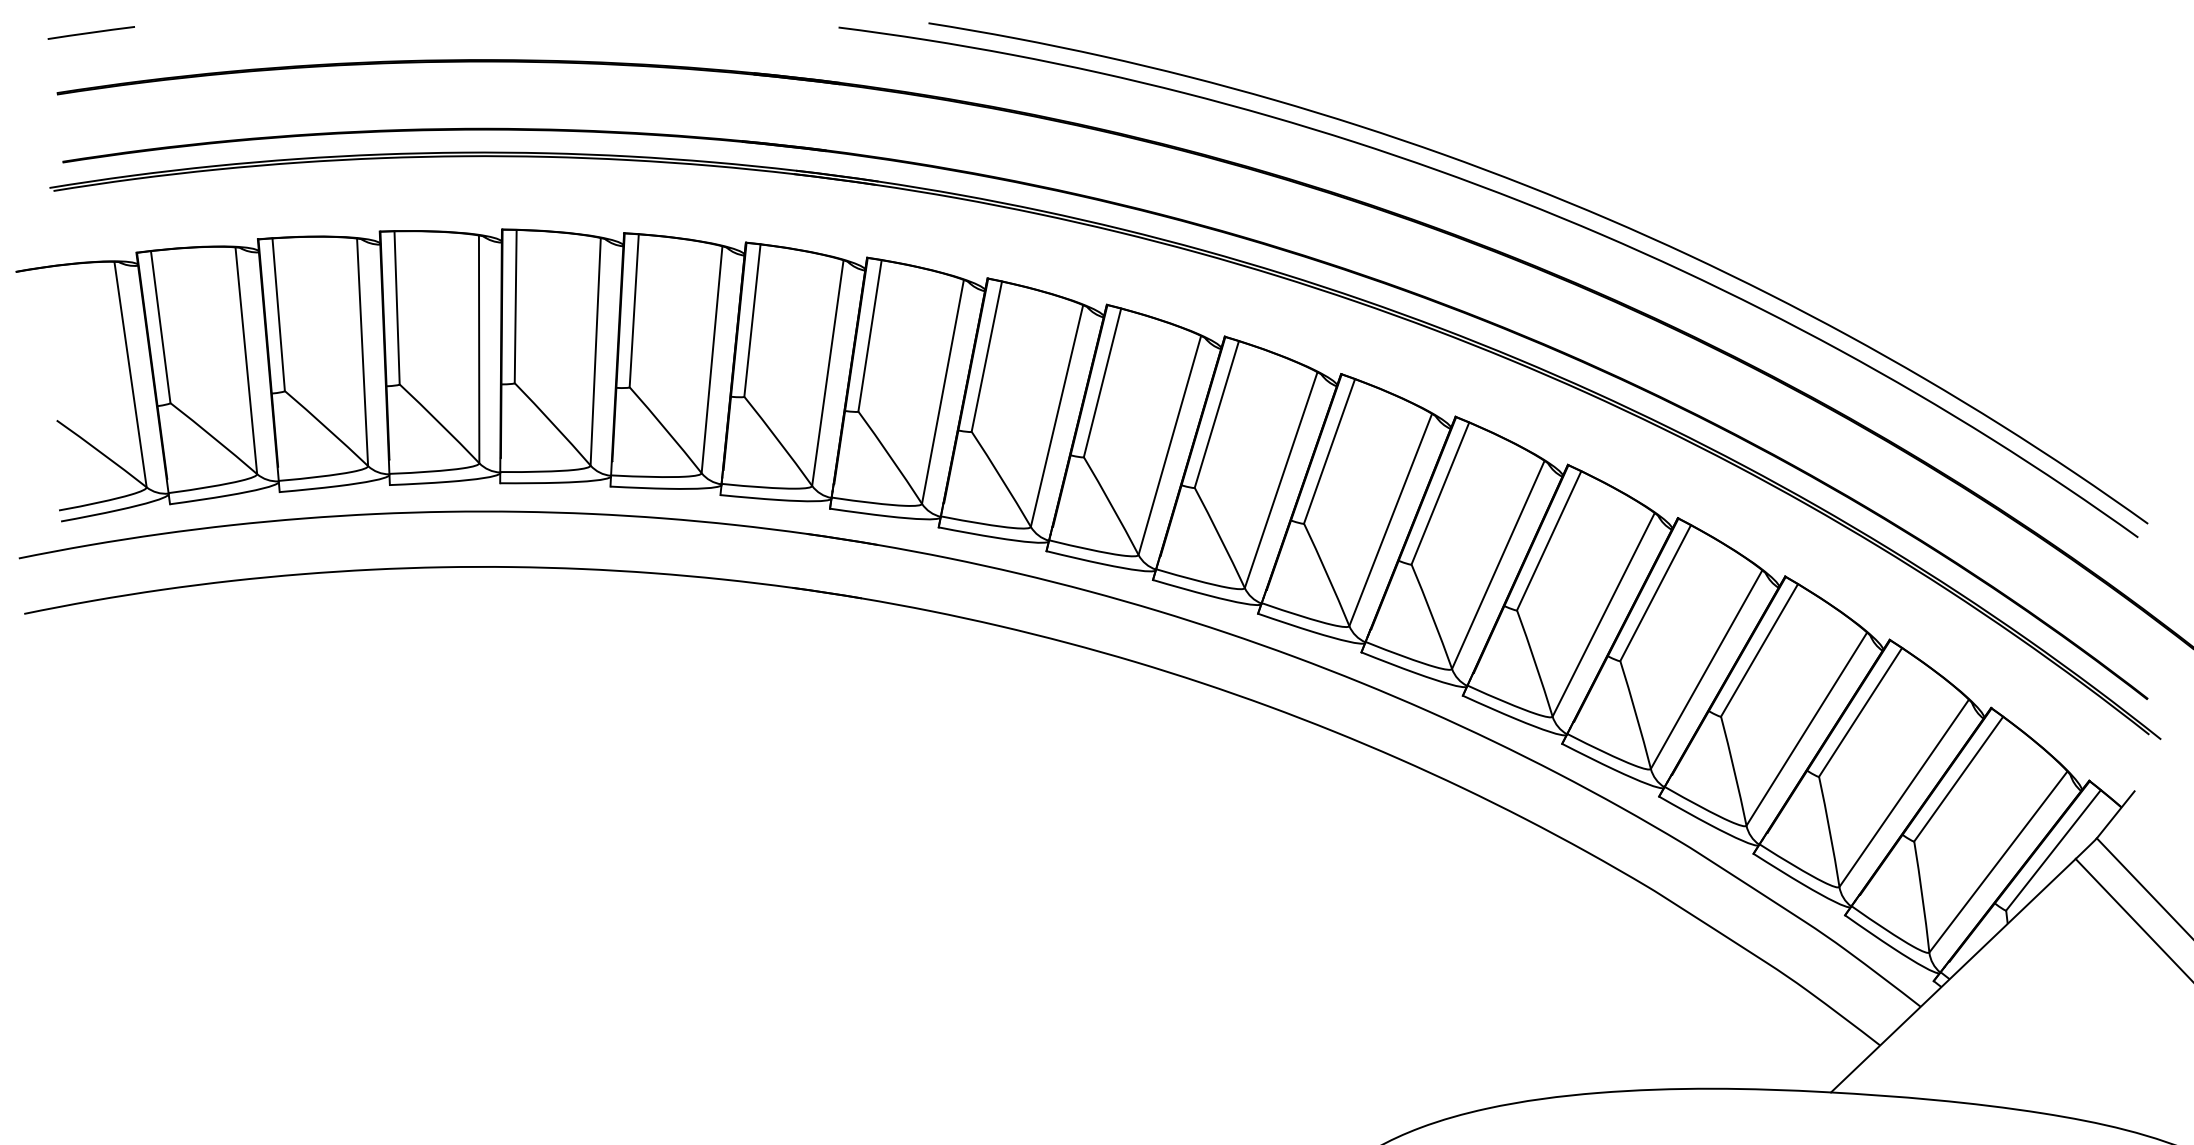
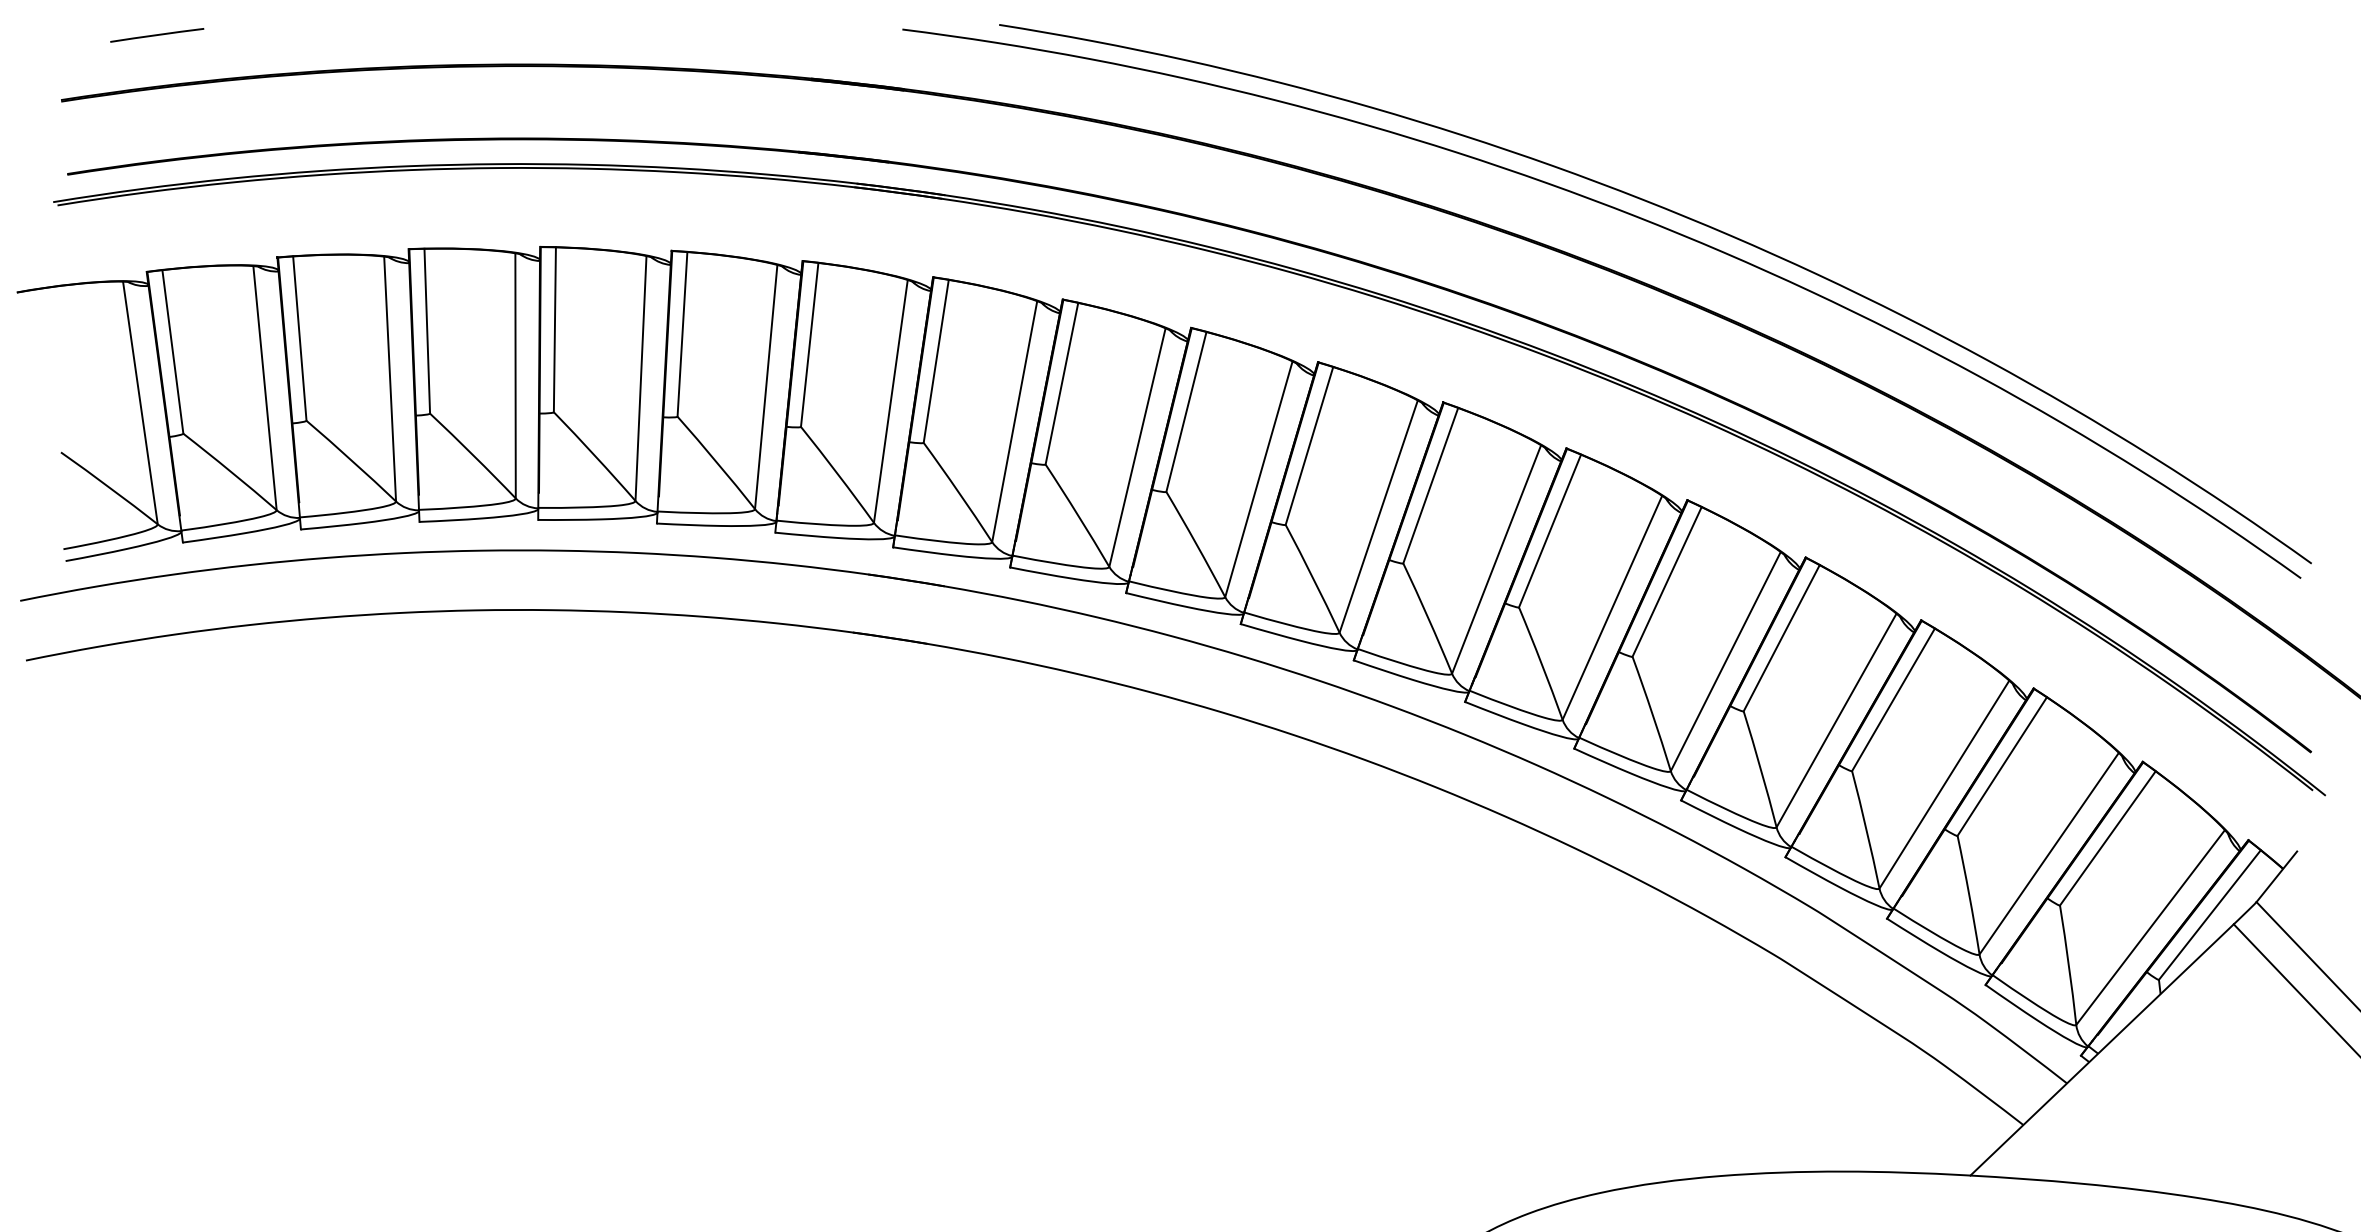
line: (91, 33) -> (157, 35), moved

